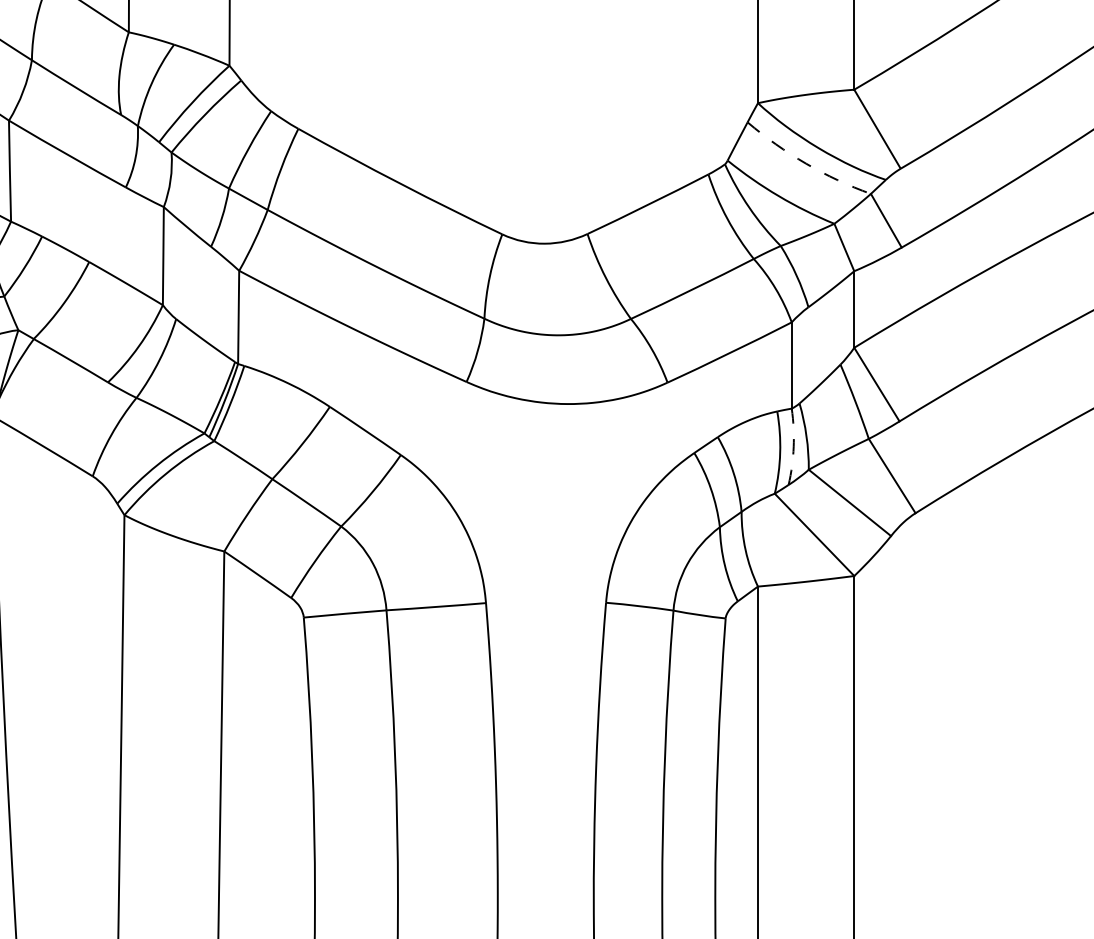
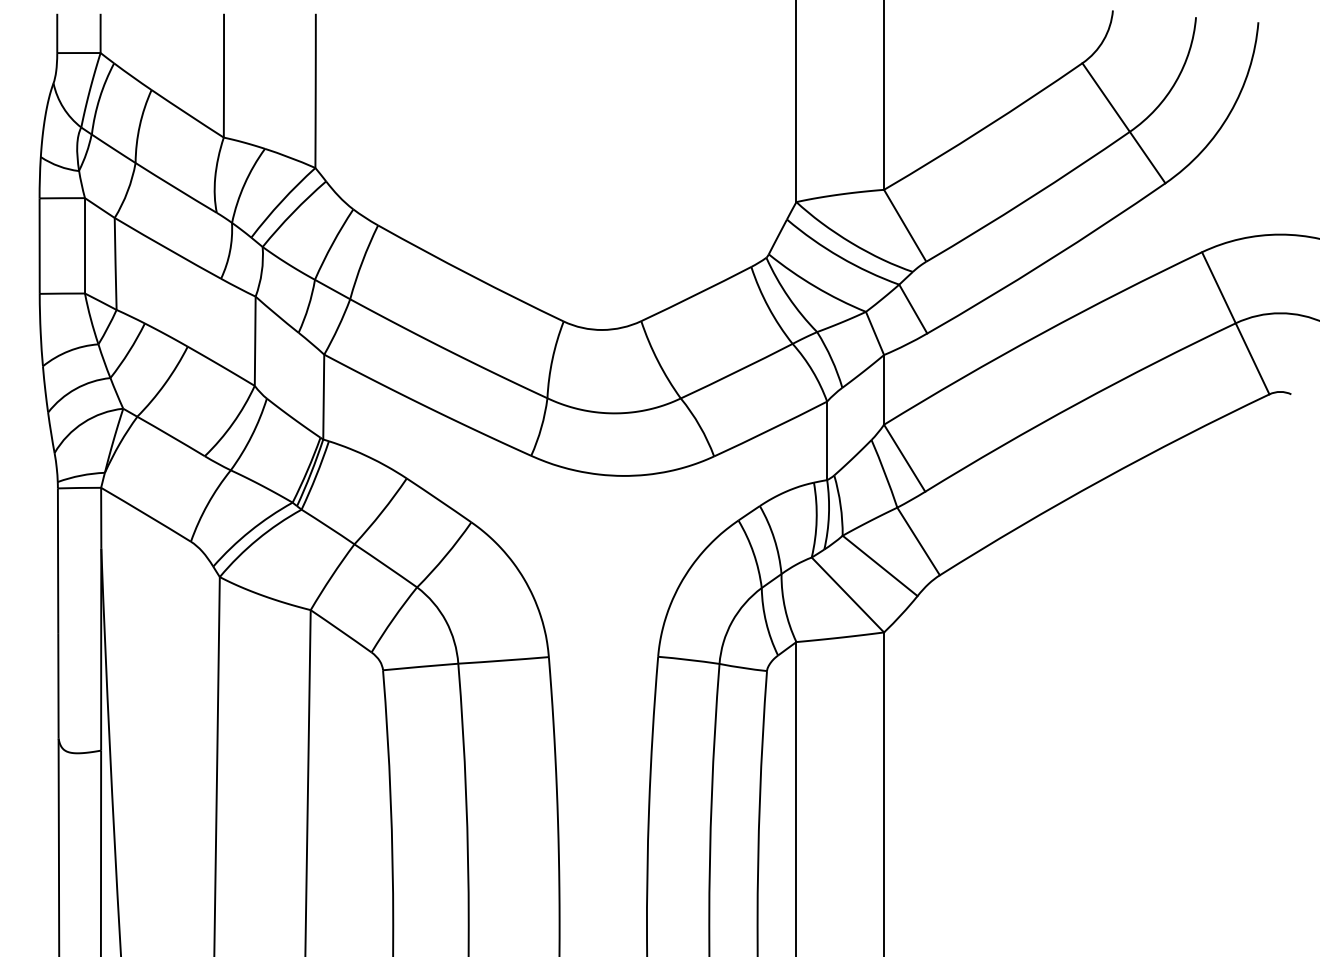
arc: (806, 164) -> (840, 257), dashed -> solid
arc: (793, 446) -> (828, 514), dashed -> solid

